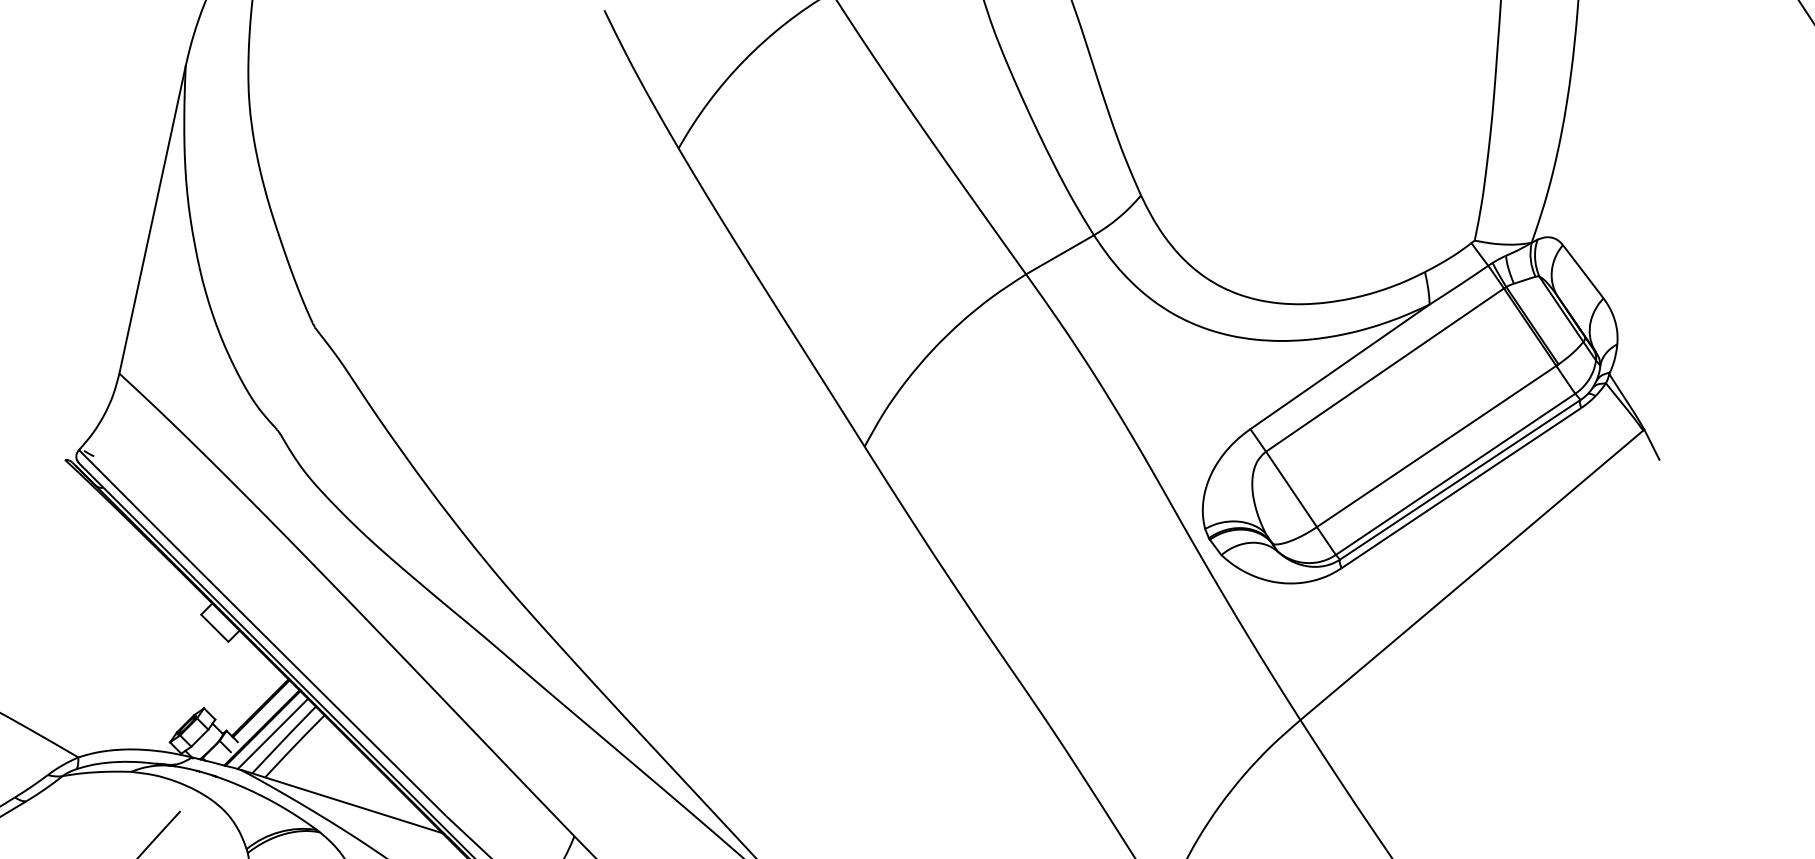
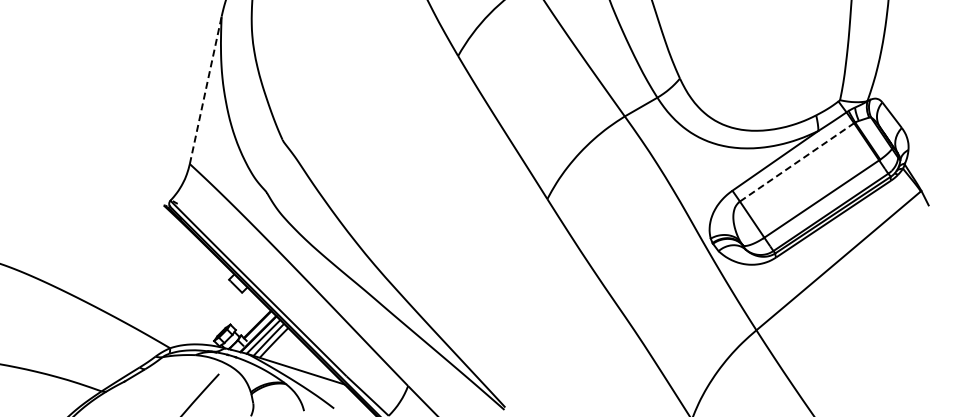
line: (152, 218) -> (205, 89), solid -> dashed
line: (1385, 370) -> (797, 162), solid -> dashed

